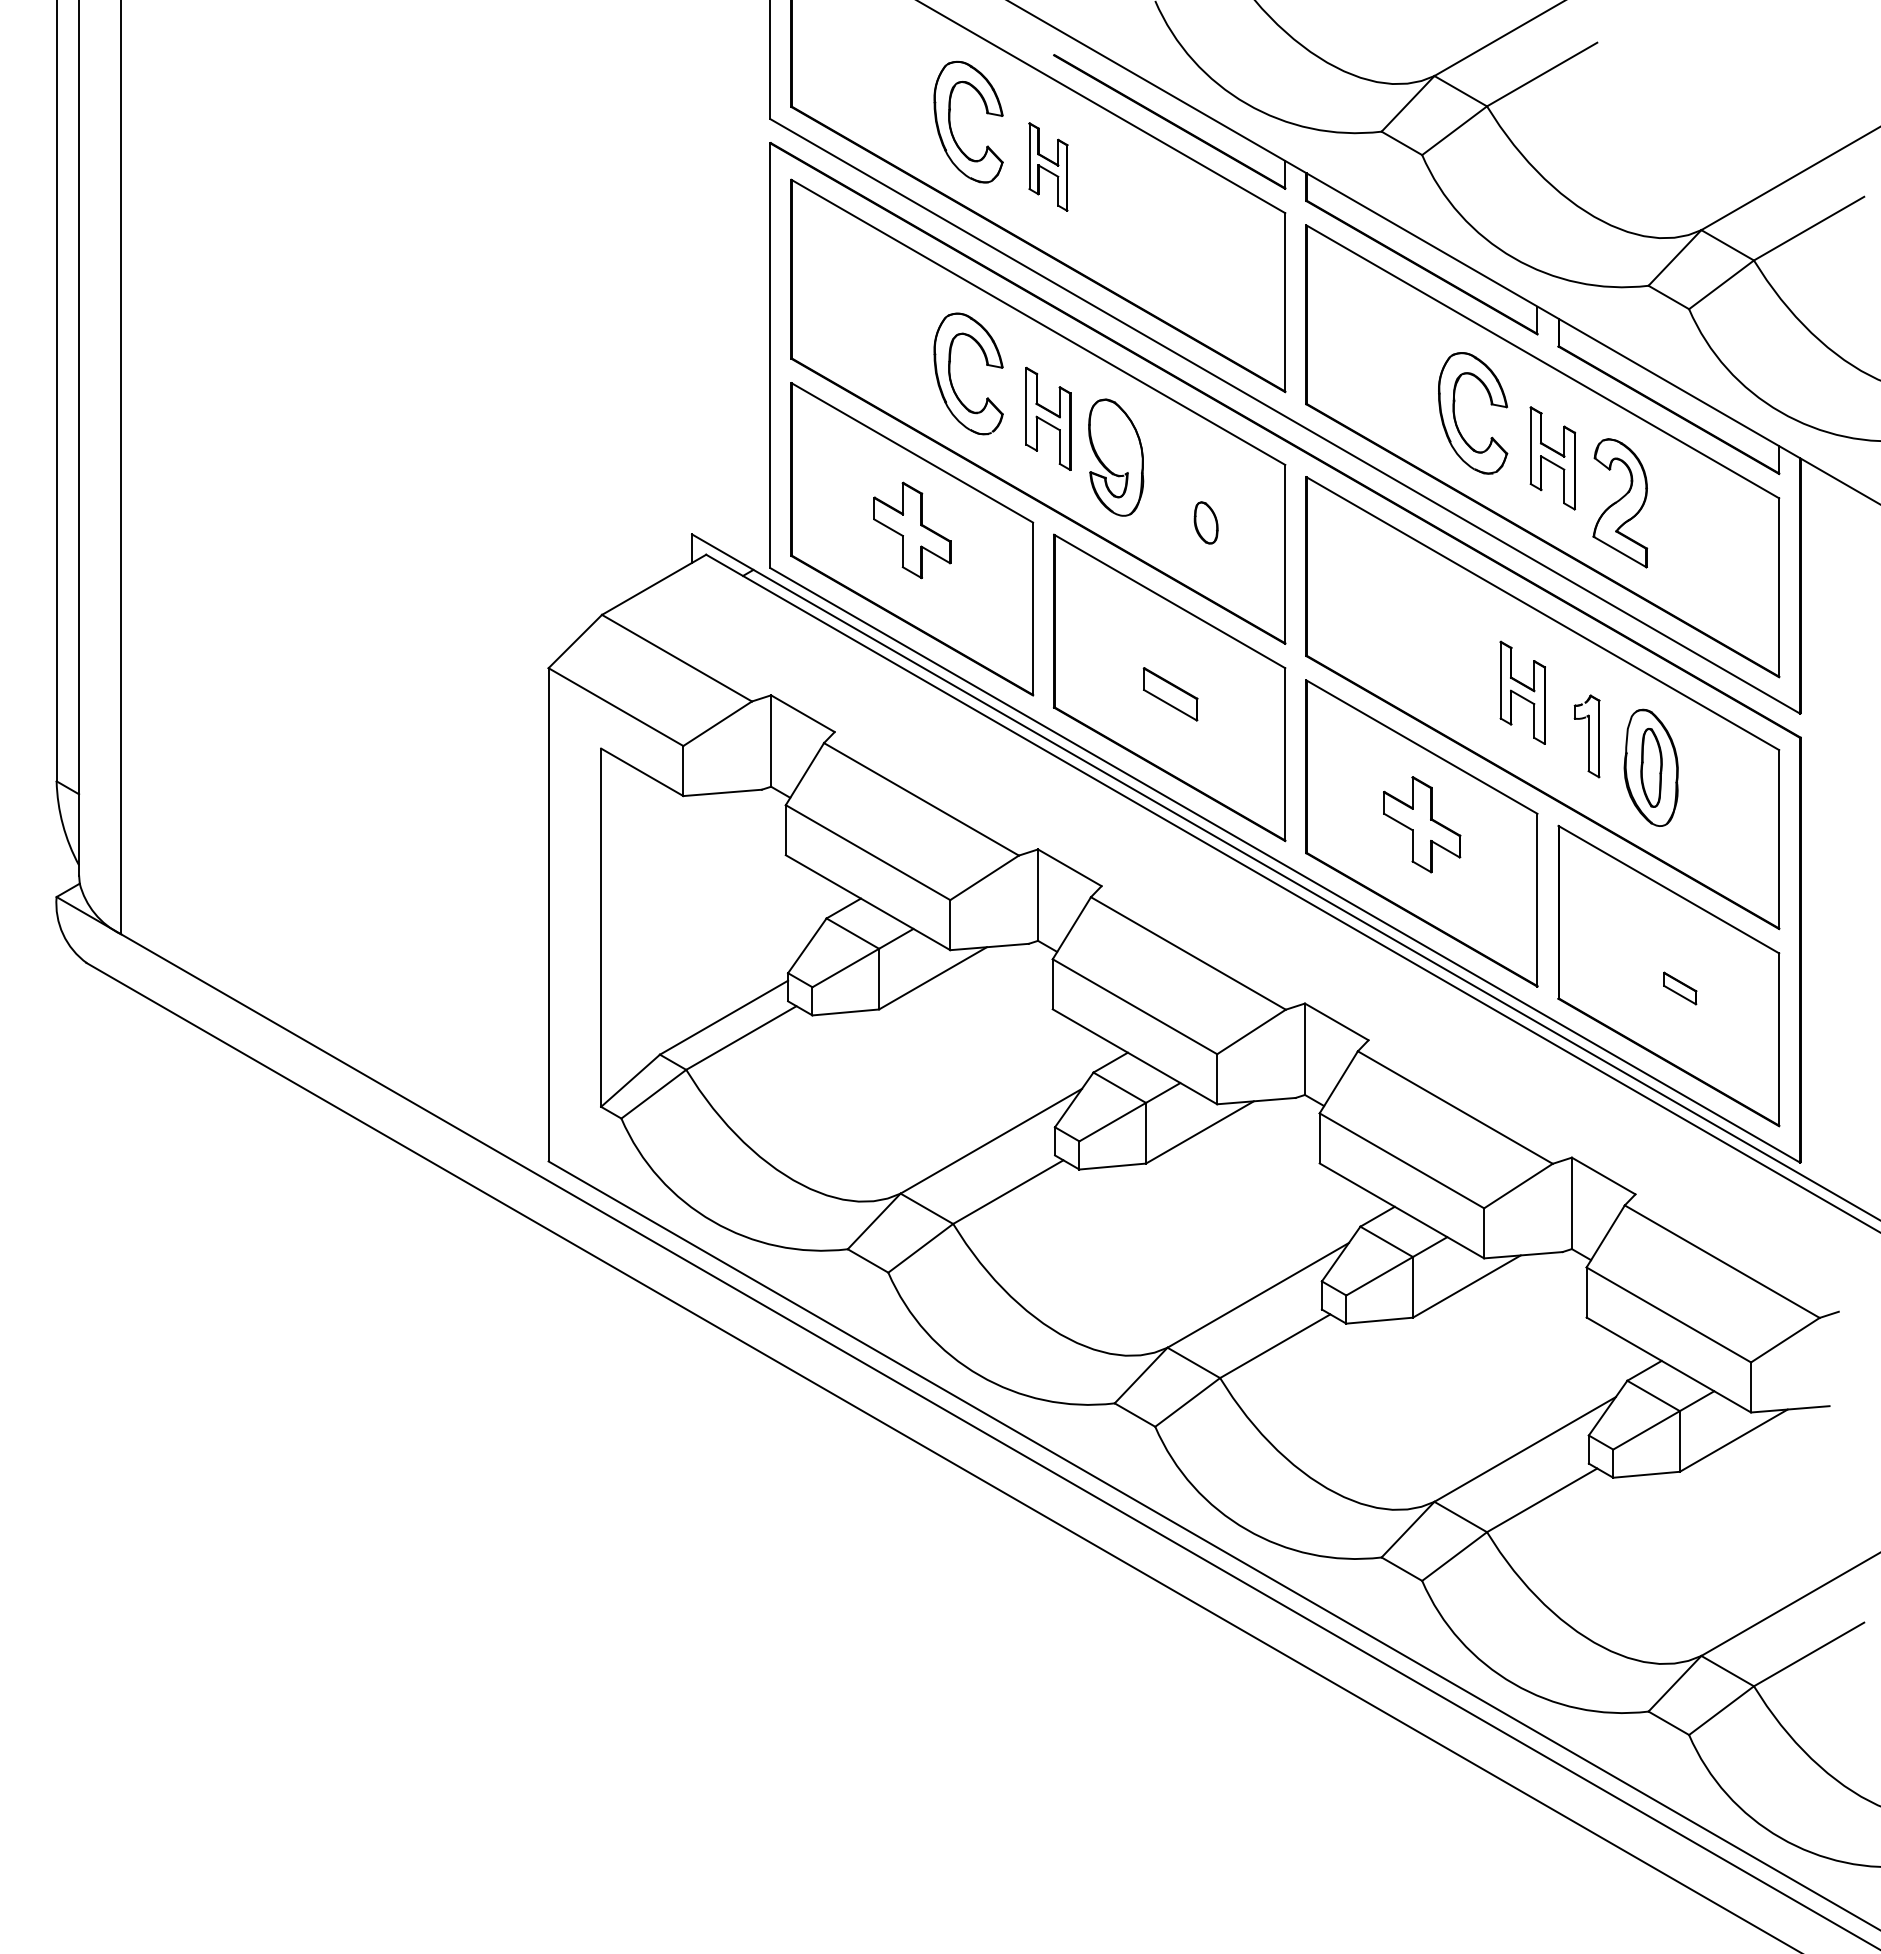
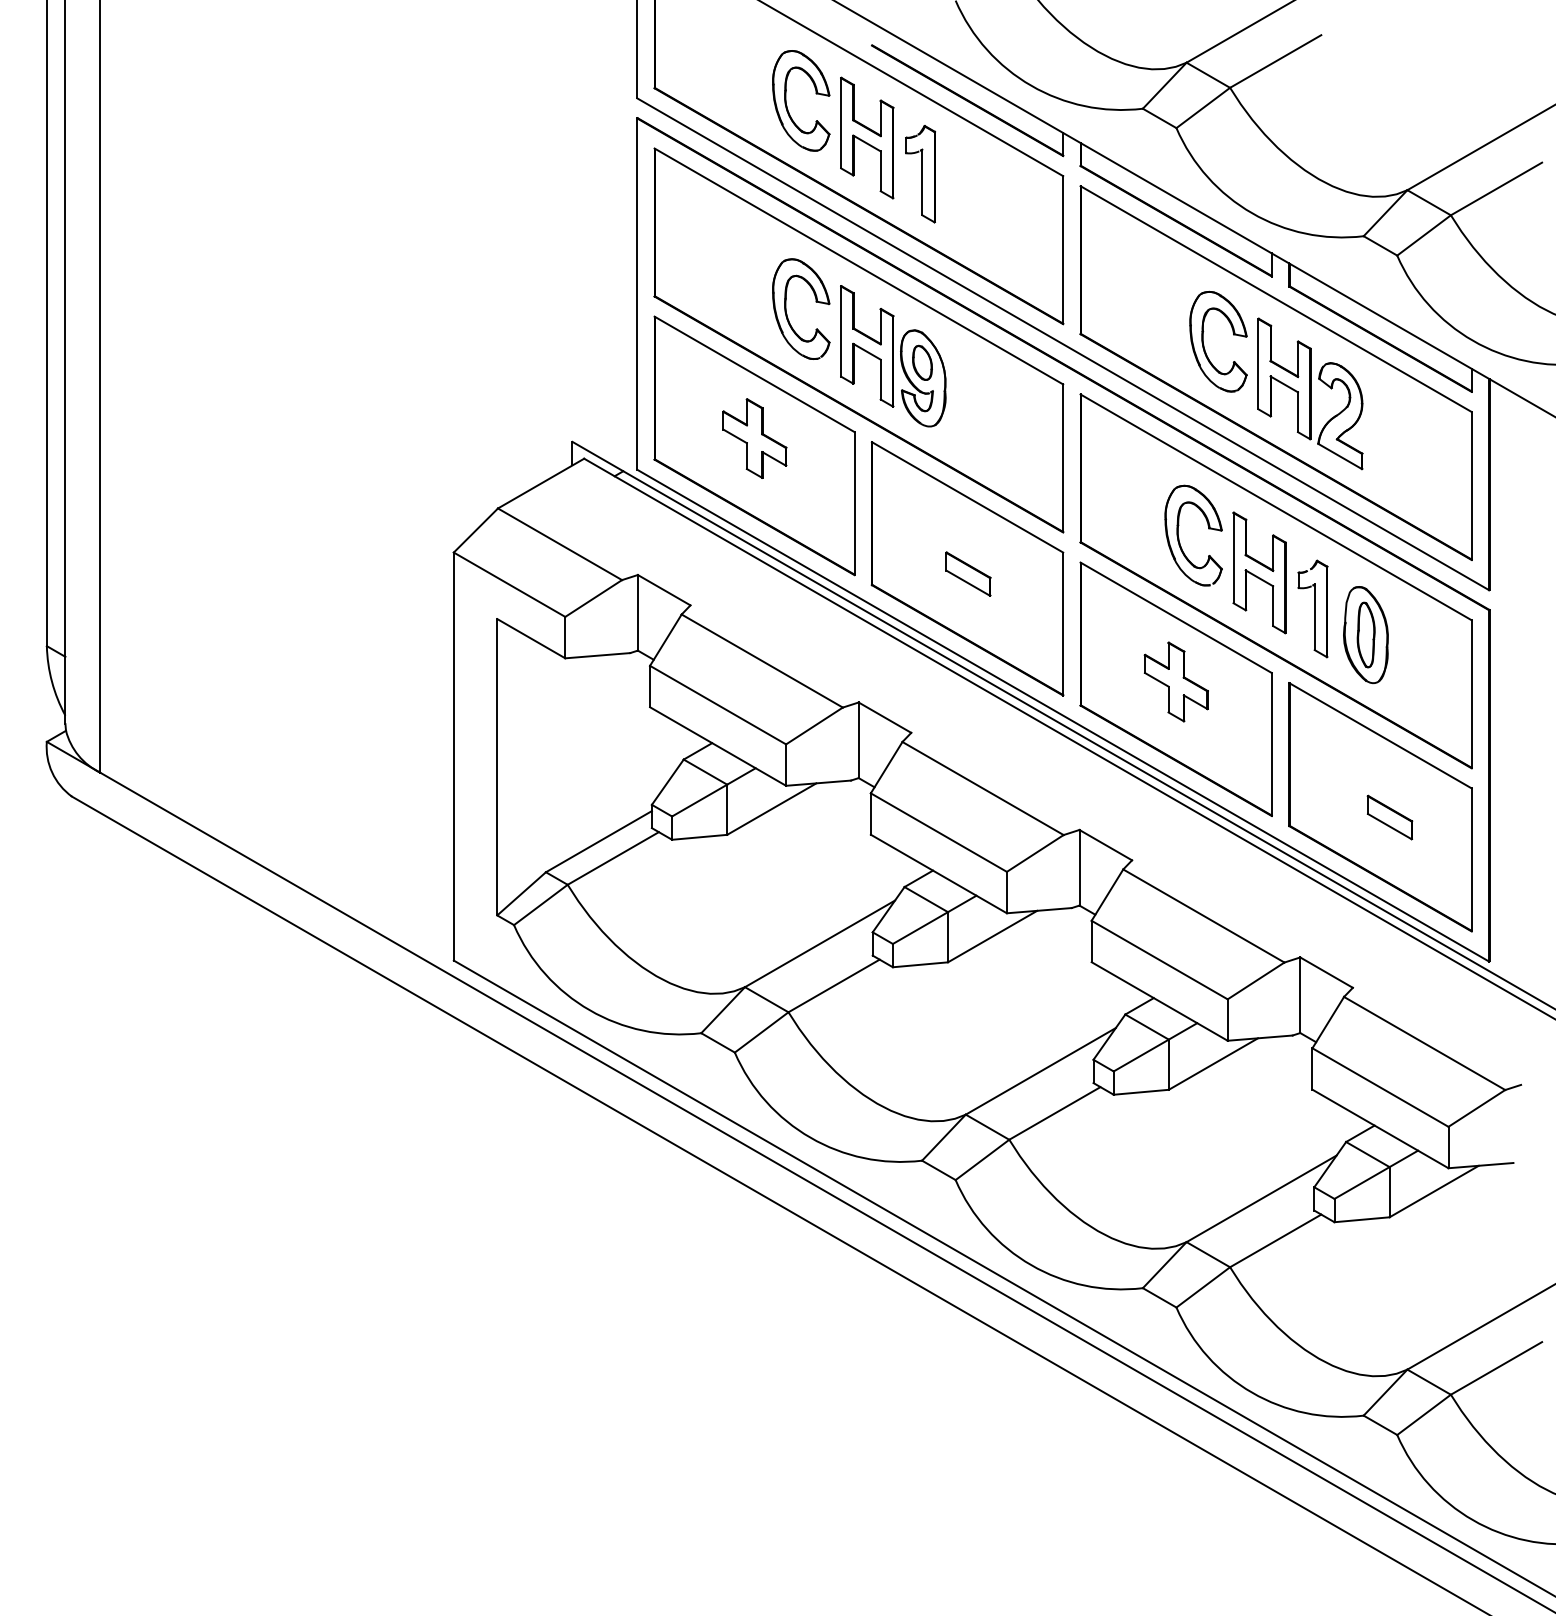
part: (1048, 166) -> (867, 137), size x1.67
part: (1112, 210) -> (920, 173), added
part: (1048, 418) -> (867, 346), size x1.43
part: (1552, 458) -> (1284, 379), size x1.43
part: (1205, 522) -> (921, 362), moved
part: (1425, 649) -> (1179, 537), added
part: (1522, 692) -> (1259, 572), size x1.43
part: (1586, 736) -> (1312, 609), size x1.43
part: (1679, 988) -> (1389, 817), size x1.67

